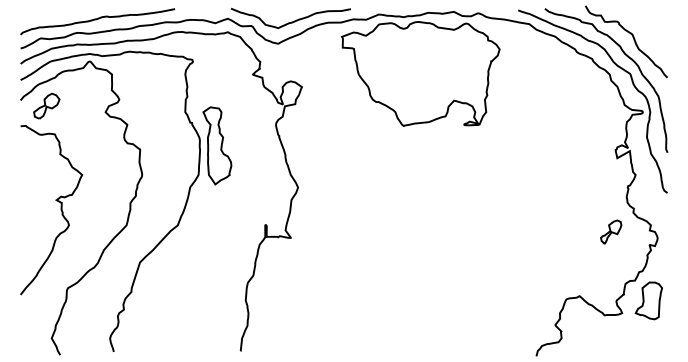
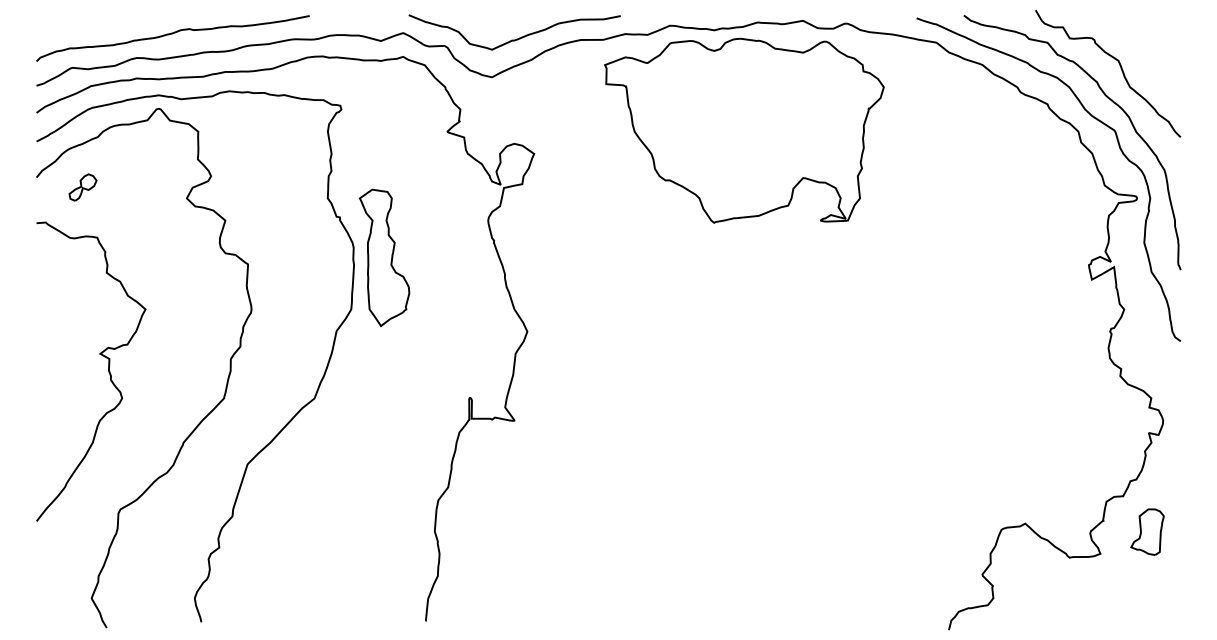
part: (46, 105) -> (82, 186), size x0.6
part: (611, 231) -> (1081, 409), removed
part: (648, 300) -> (1147, 531), size x0.7

